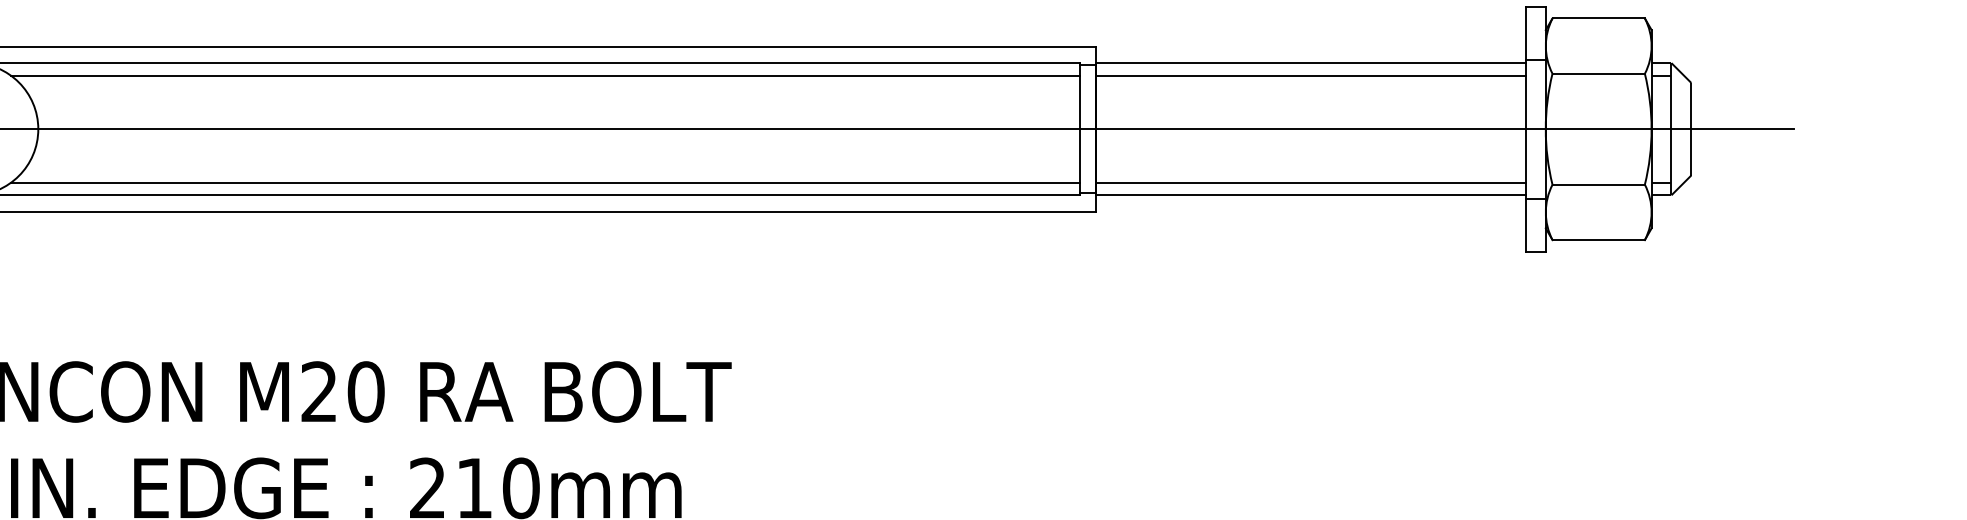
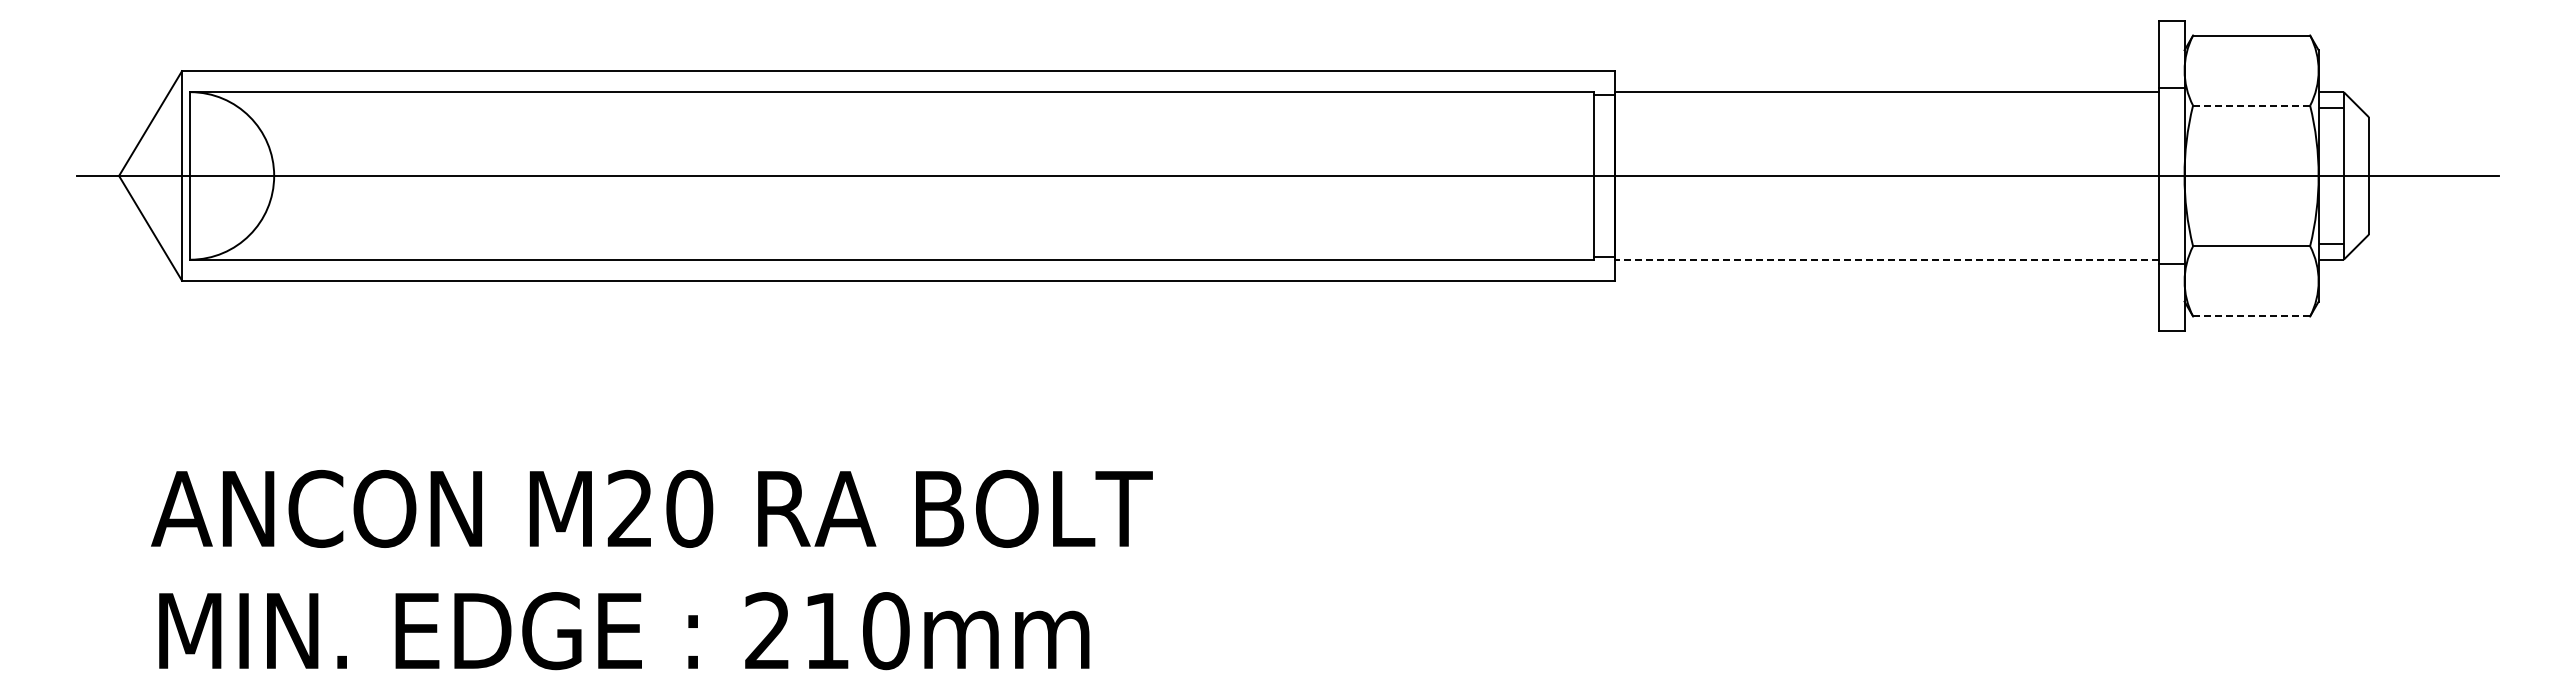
line: (1598, 73) -> (2251, 105), solid -> dashed
line: (545, 76) -> (916, 108), removed
line: (1310, 76) -> (1886, 108), removed
line: (545, 182) -> (916, 243), removed
line: (1310, 182) -> (1886, 243), removed
line: (1310, 195) -> (1886, 259), solid -> dashed
line: (1599, 240) -> (2252, 316), solid -> dashed

